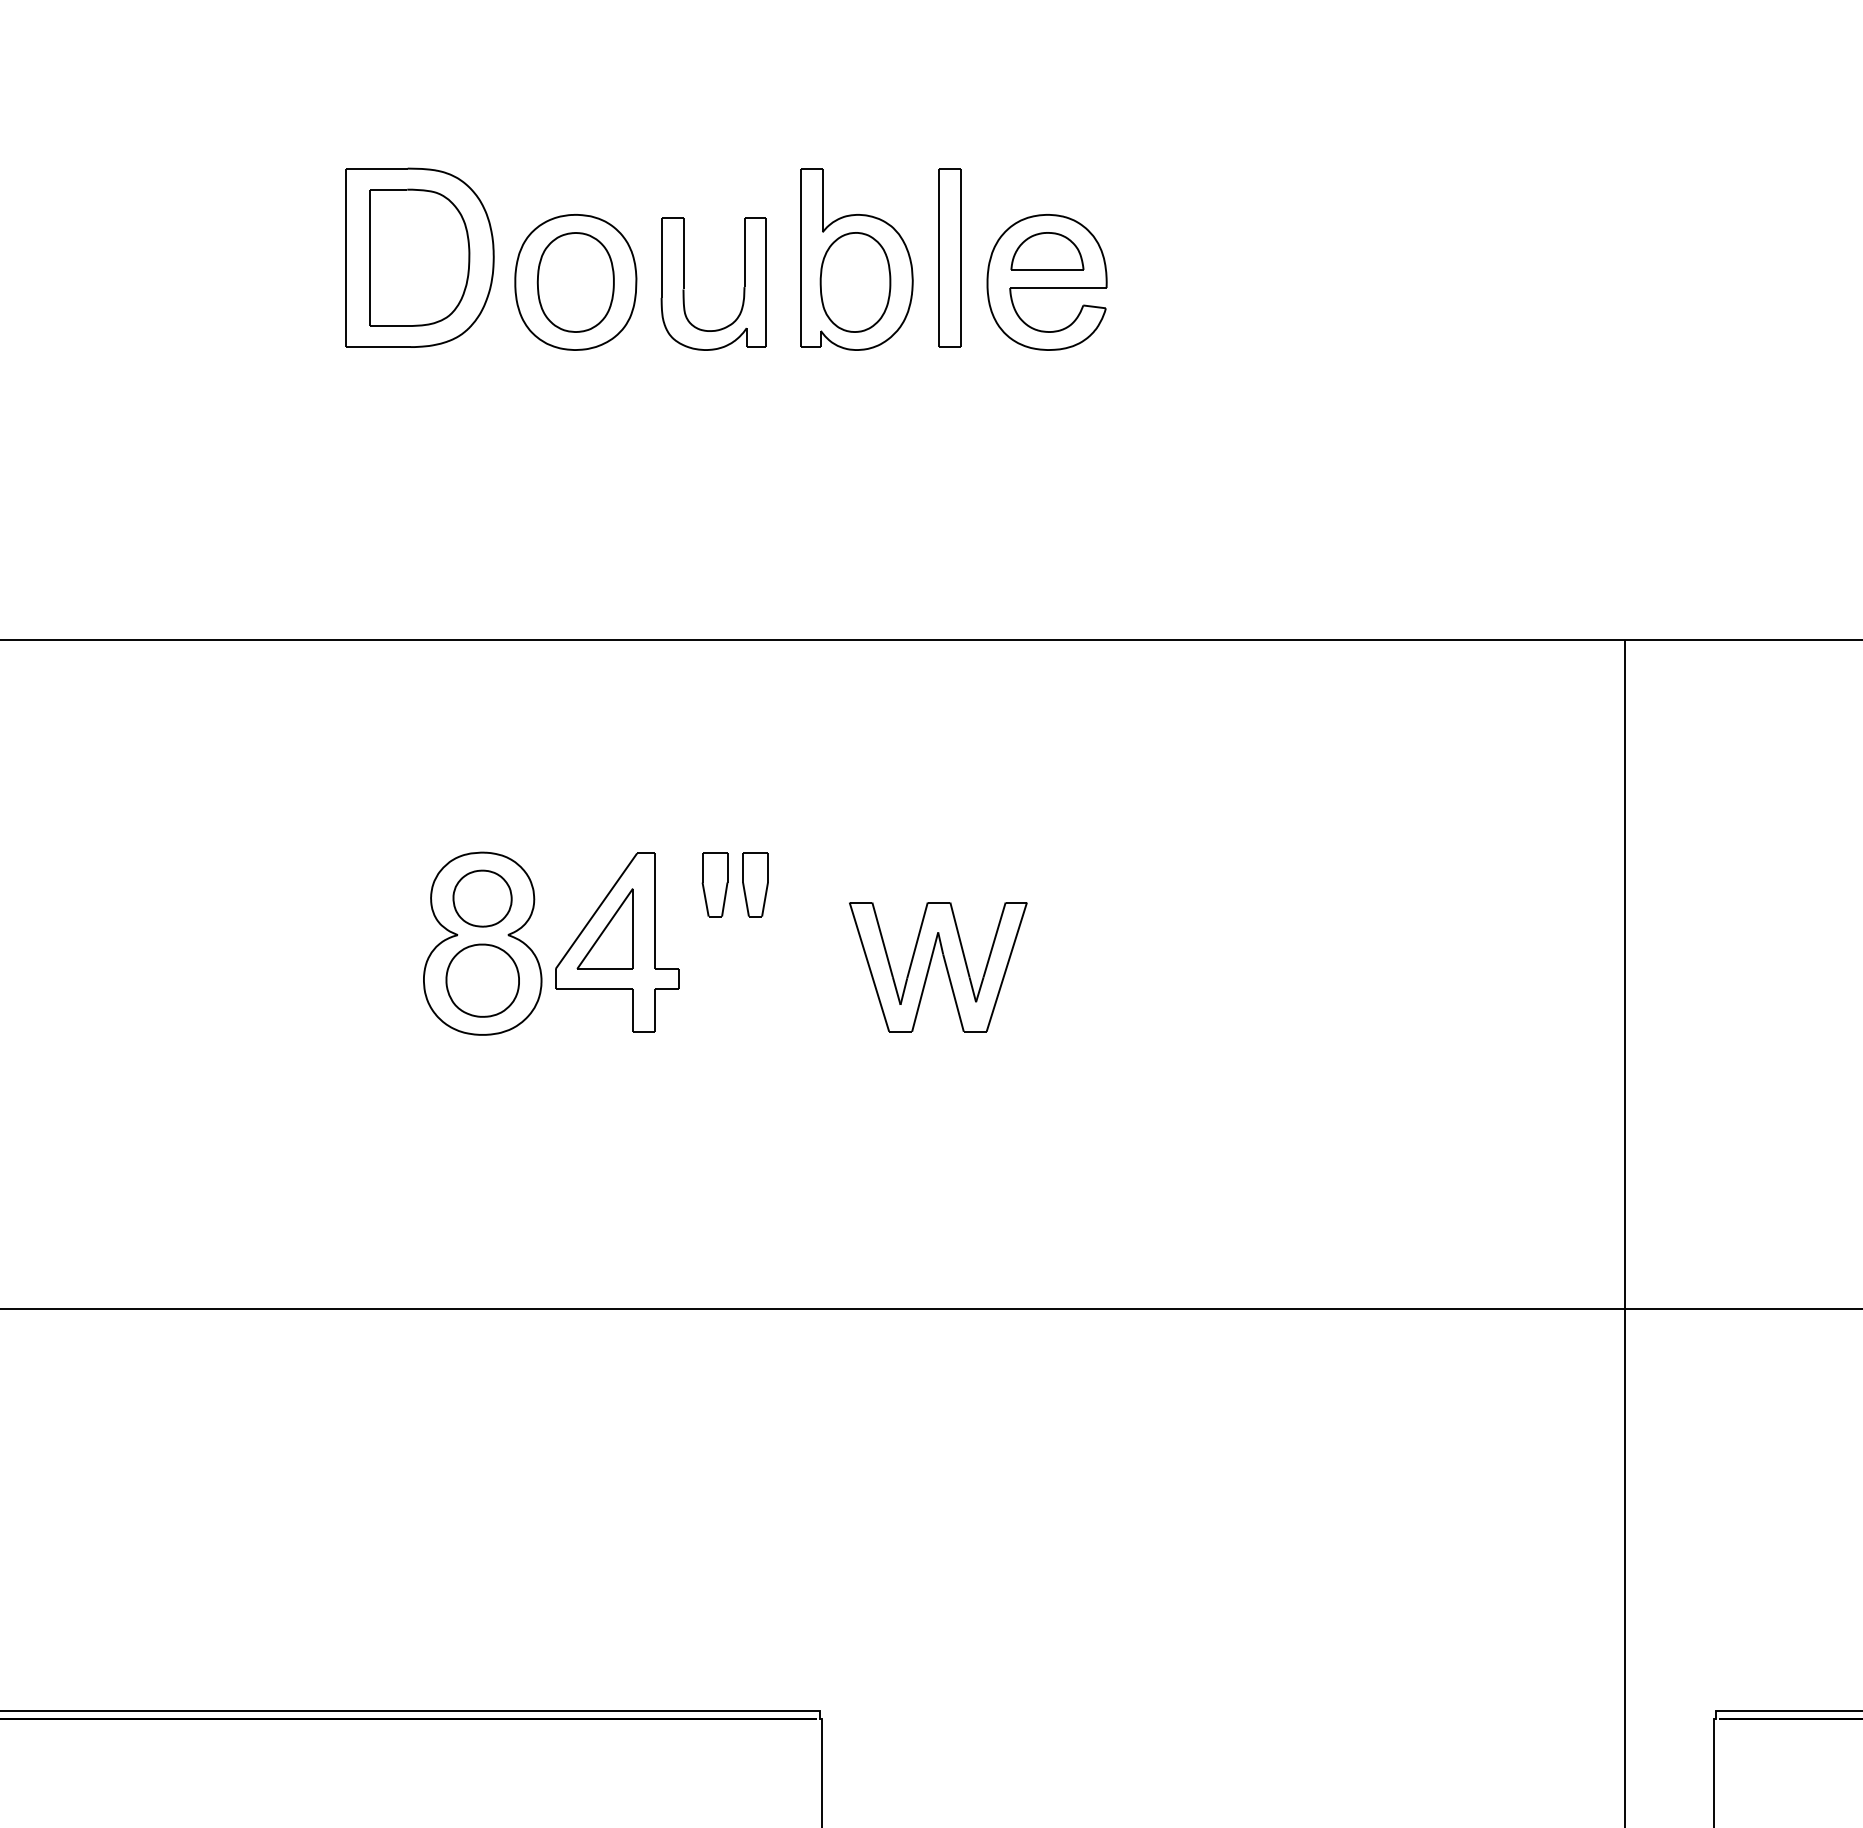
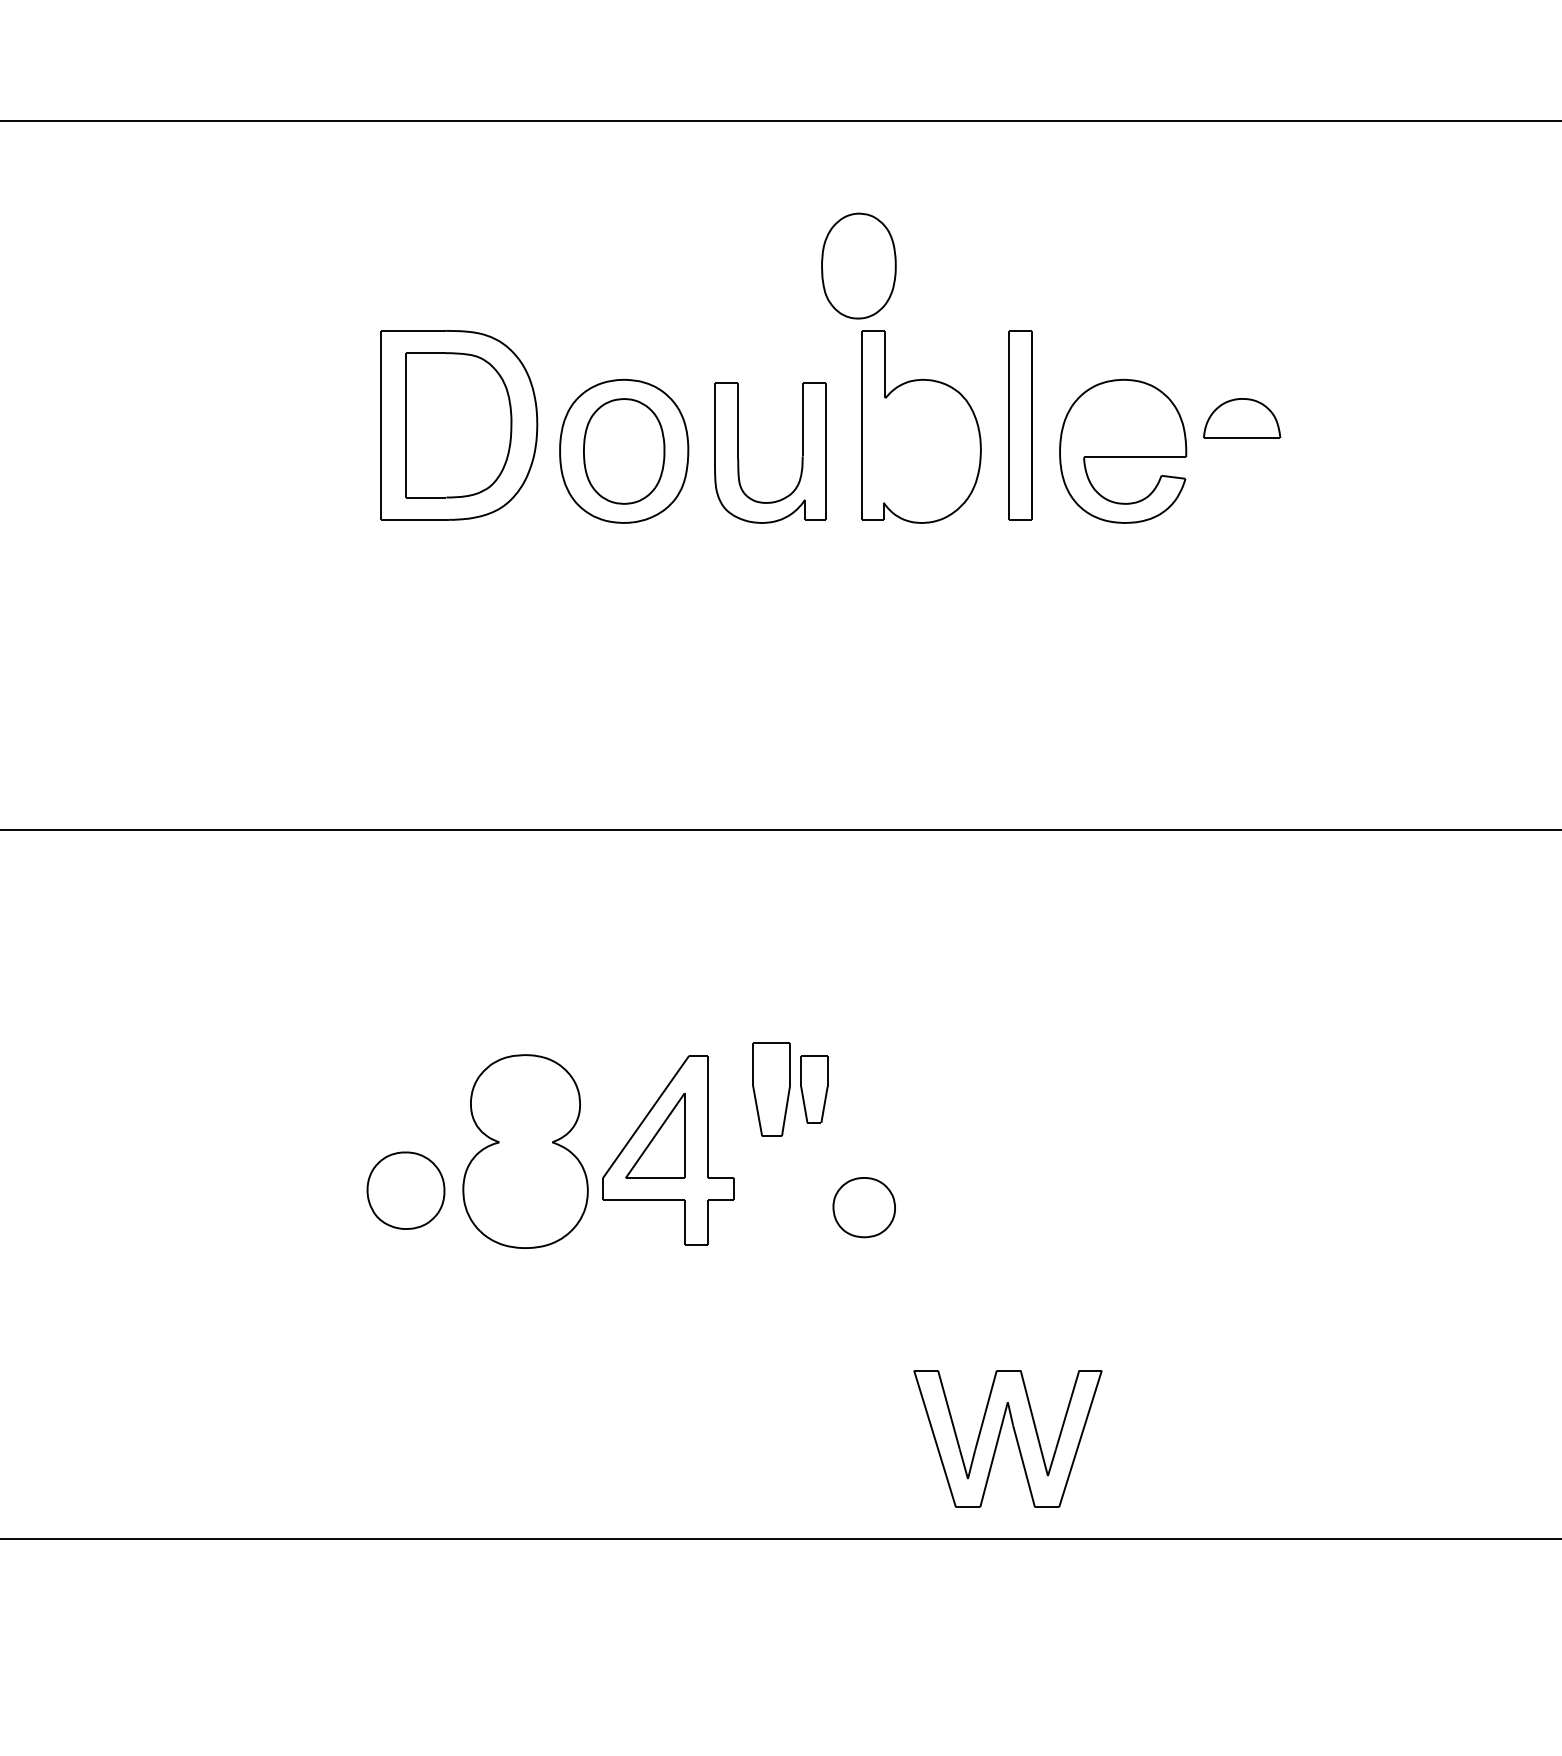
part: (1047, 251) -> (1242, 418), moved
part: (855, 282) -> (858, 266), moved
part: (714, 884) -> (770, 1088), size x1.4
part: (482, 898) -> (864, 1207), moved
part: (945, 967) -> (1015, 1439), moved
part: (482, 980) -> (405, 1190), moved

